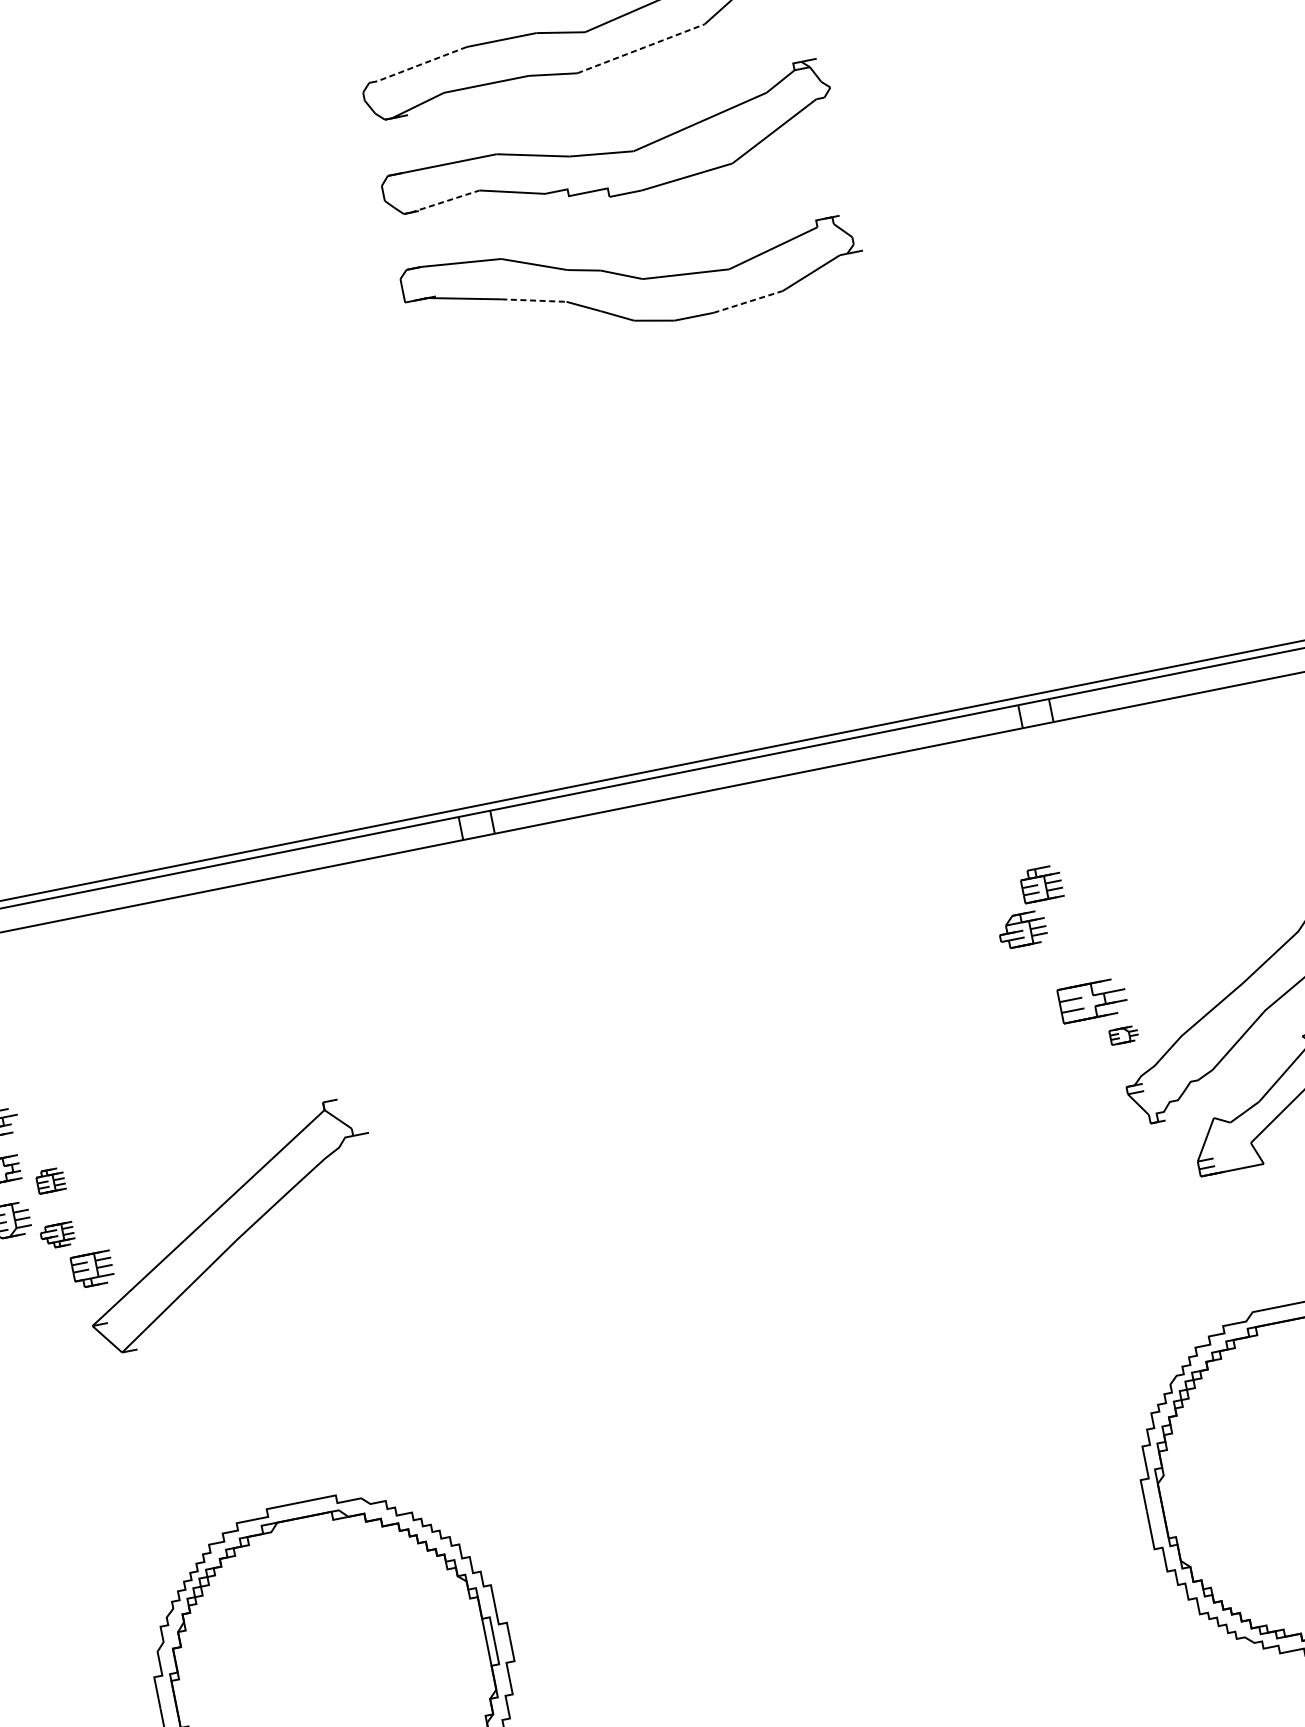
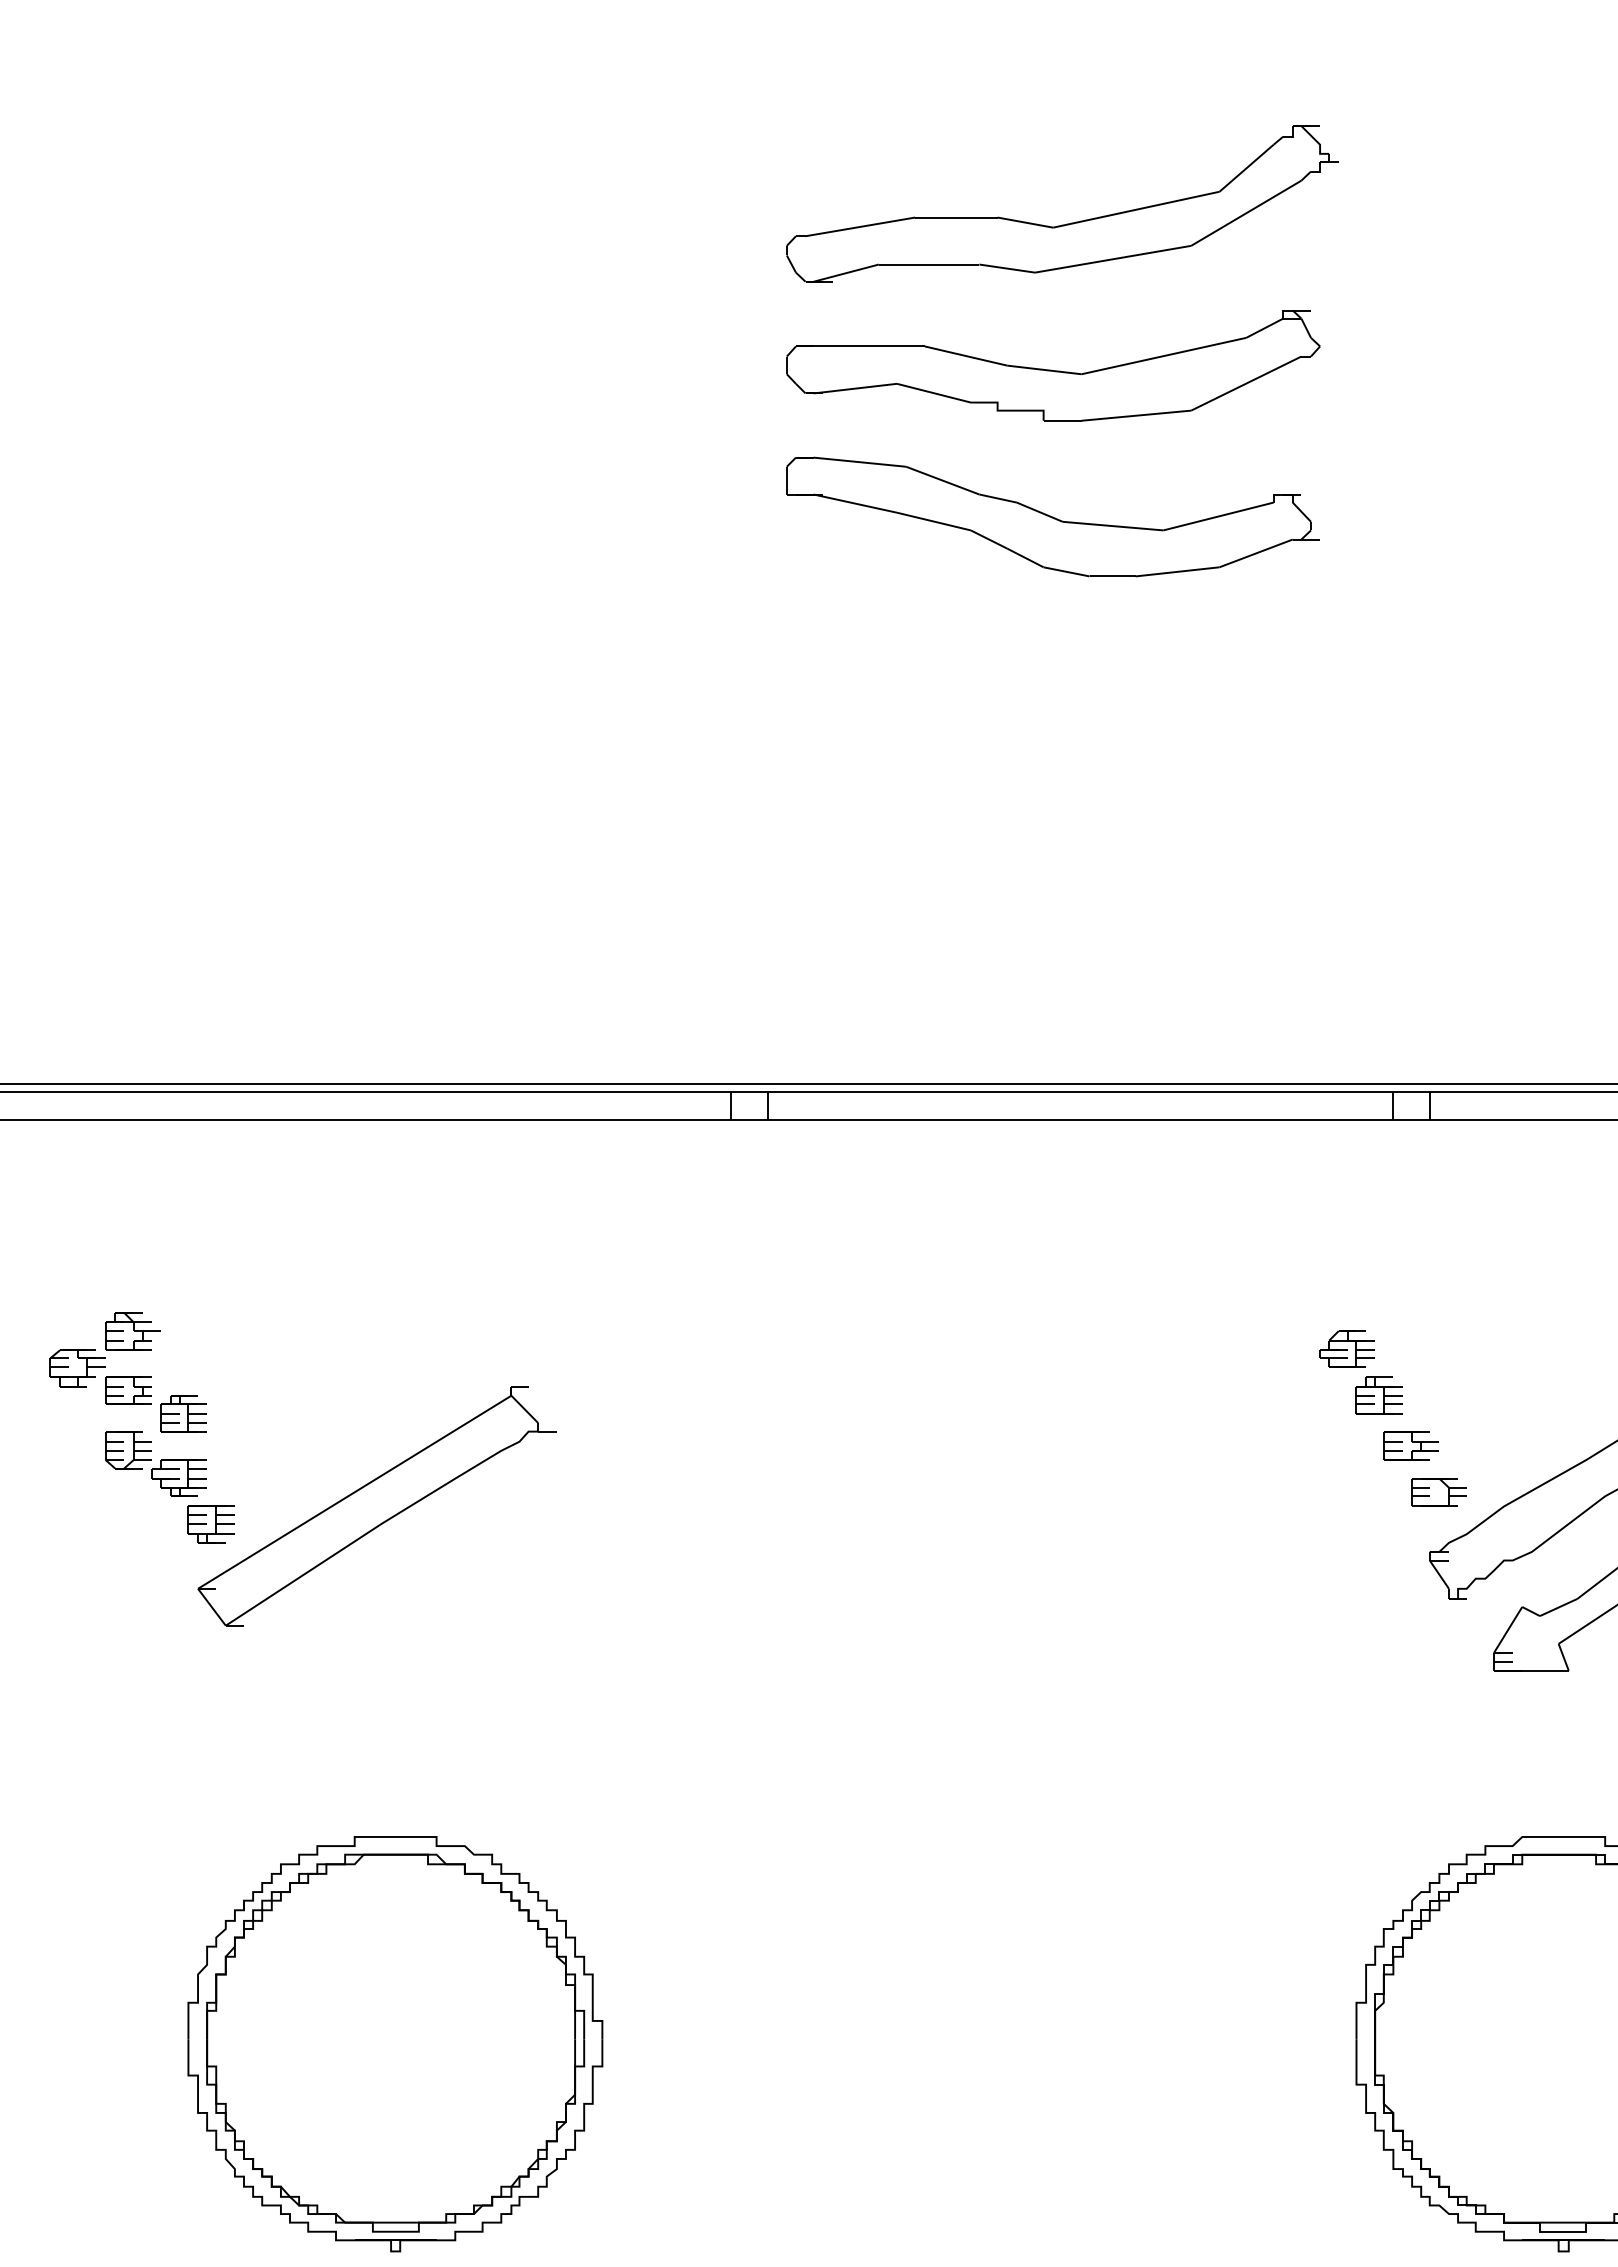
line: (641, 48) -> (1113, 259), dashed -> solid
line: (422, 63) -> (860, 226), dashed -> solid
line: (445, 201) -> (855, 388), dashed -> solid
line: (533, 300) -> (933, 521), dashed -> solid
line: (748, 301) -> (1178, 571), dashed -> solid
part: (1040, 884) -> (1378, 1395), moved
part: (1092, 1000) -> (1410, 1445), size x0.71
part: (1123, 1035) -> (1438, 1492), size x1.67
part: (50, 1180) -> (183, 1413), size x1.43
part: (57, 1235) -> (178, 1477), size x1.43

